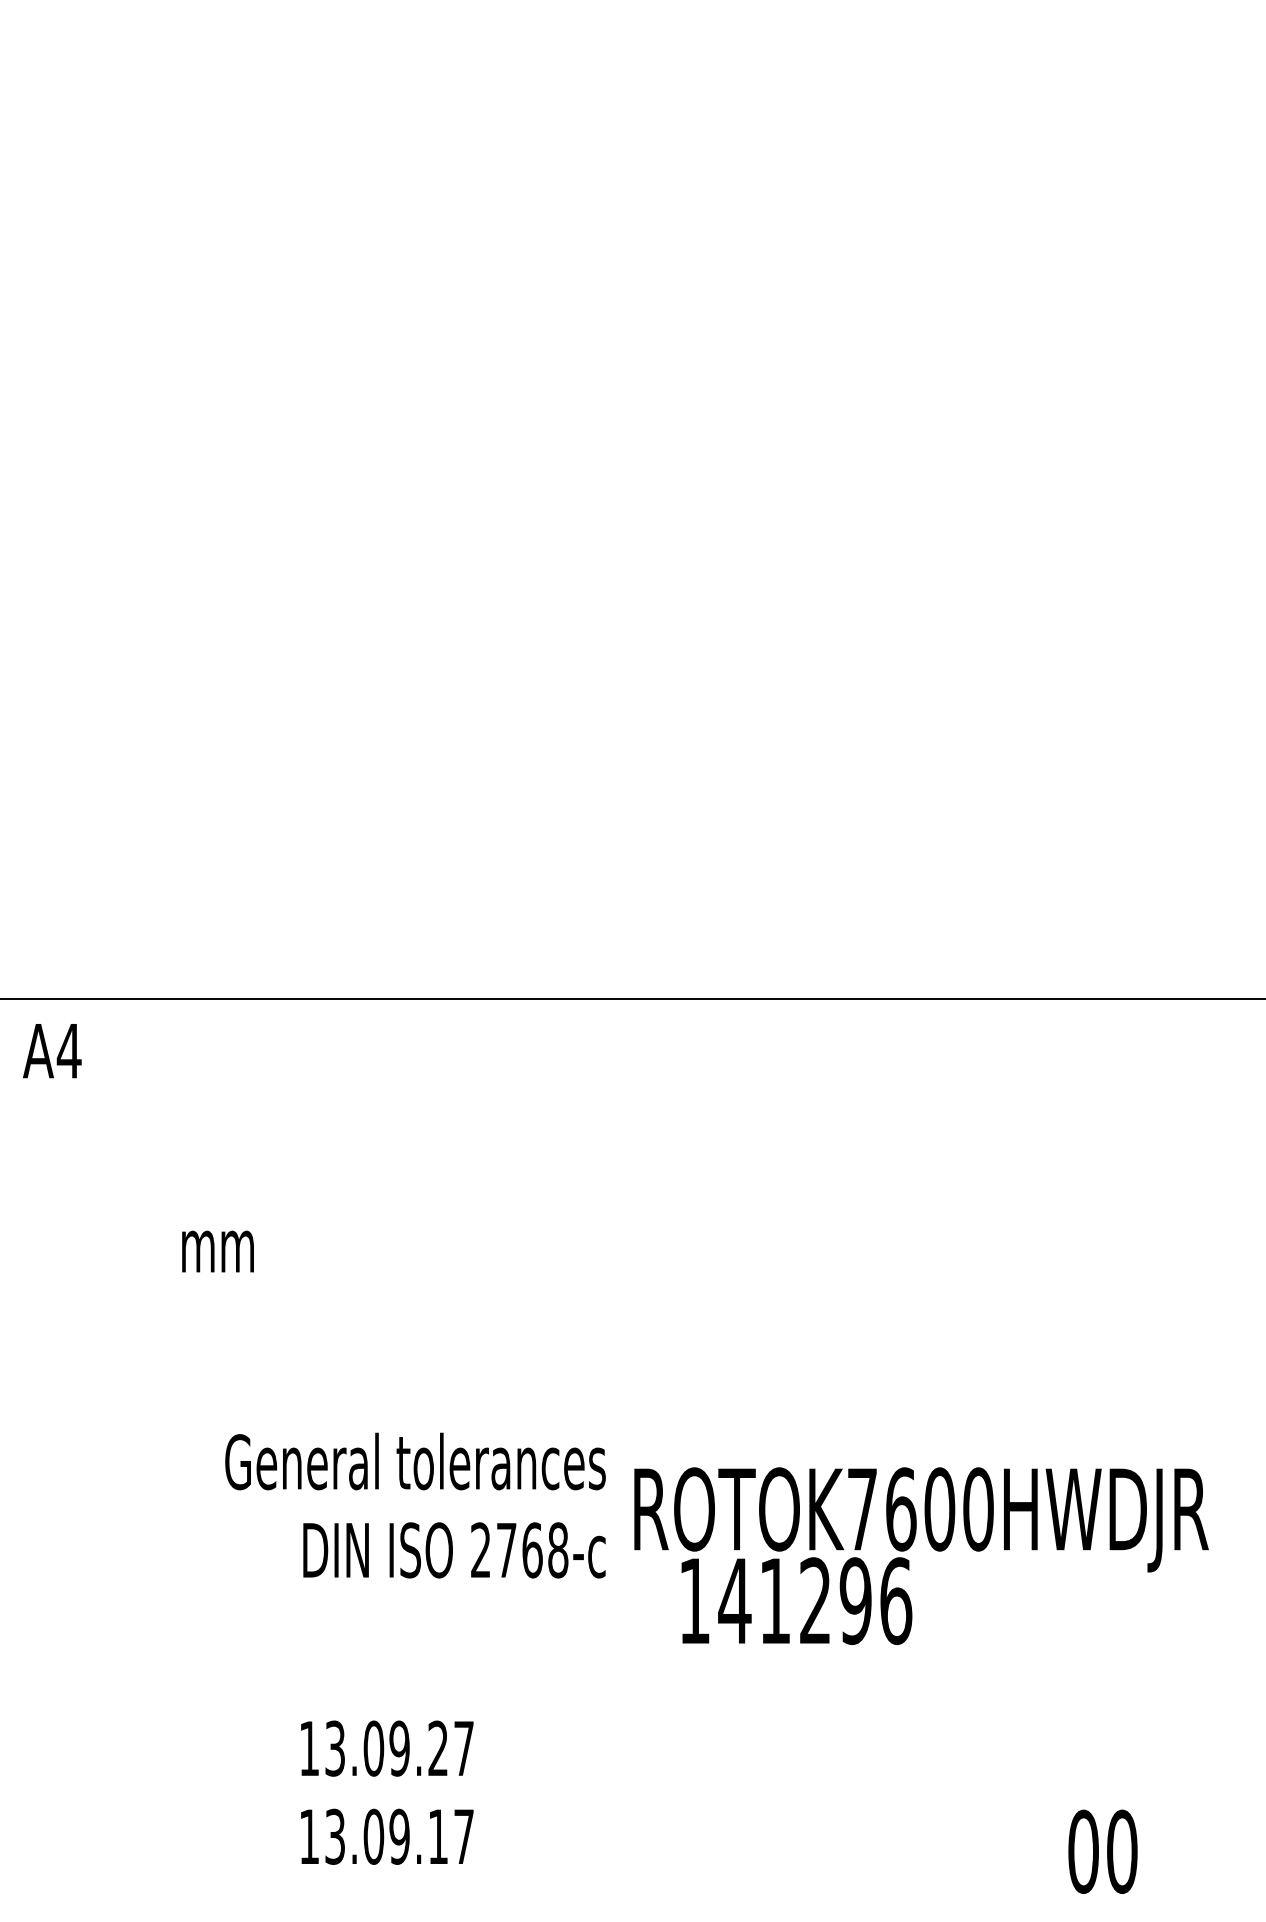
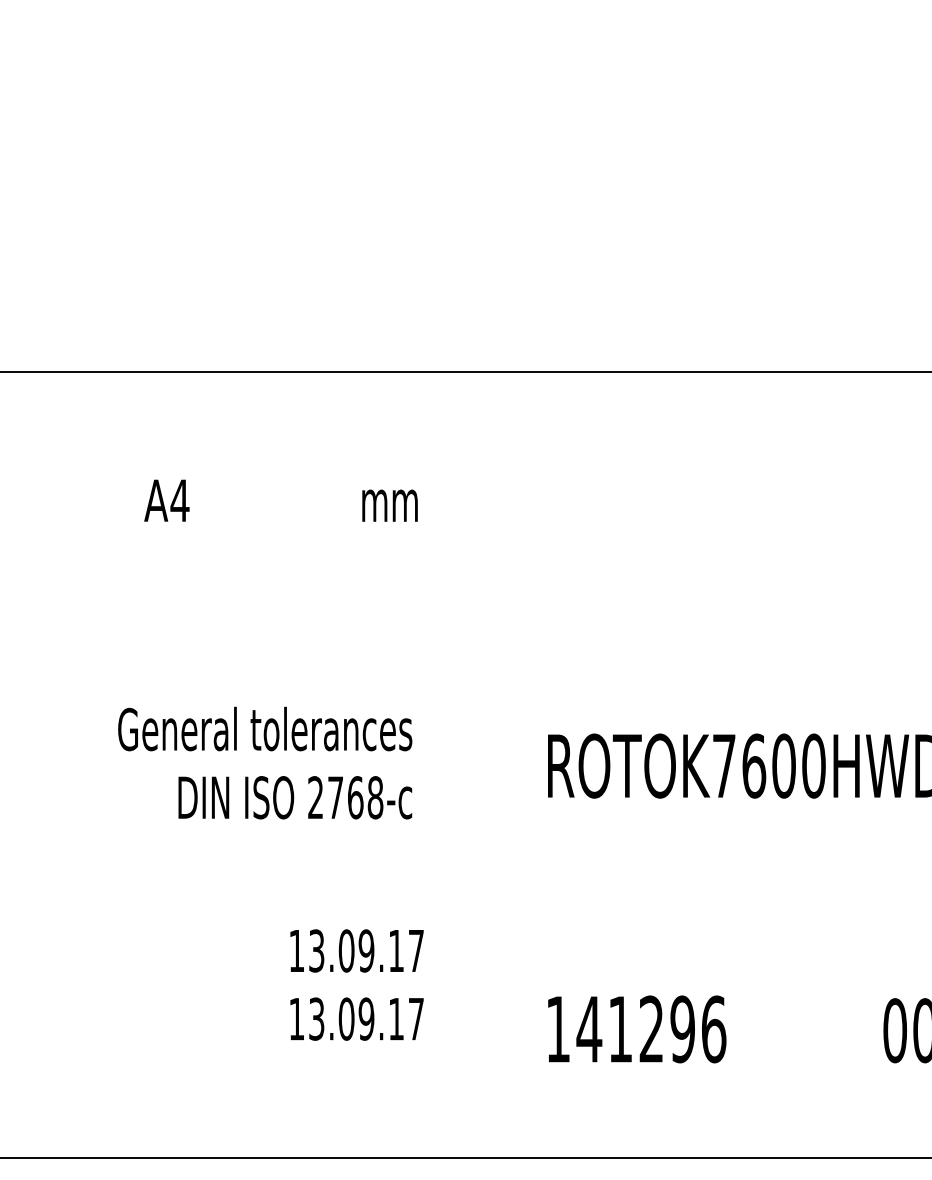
text: (52, 1051) -> (167, 501), moved
text: (217, 1251) -> (389, 505), moved
text: (415, 1505) -> (265, 763), moved
text: (796, 1601) -> (636, 1029), moved
text: (437, 1747) -> (395, 950), 13.09.27 -> 13.09.17

